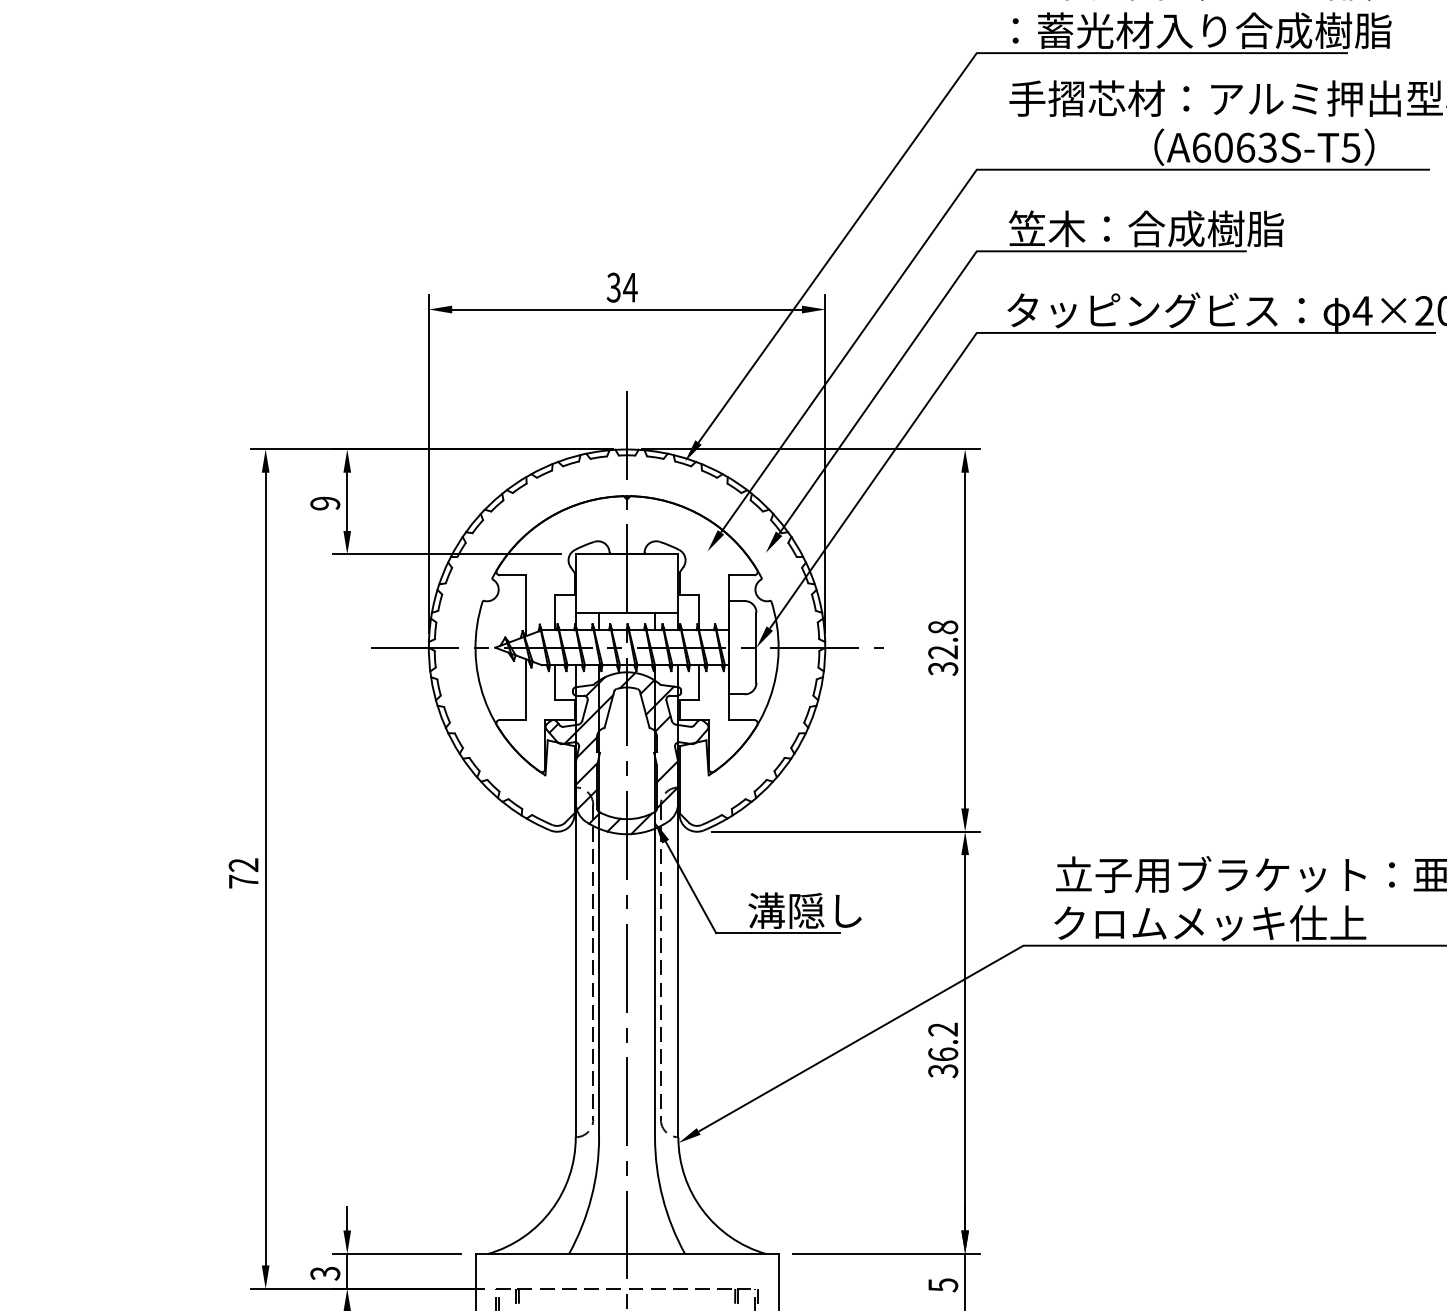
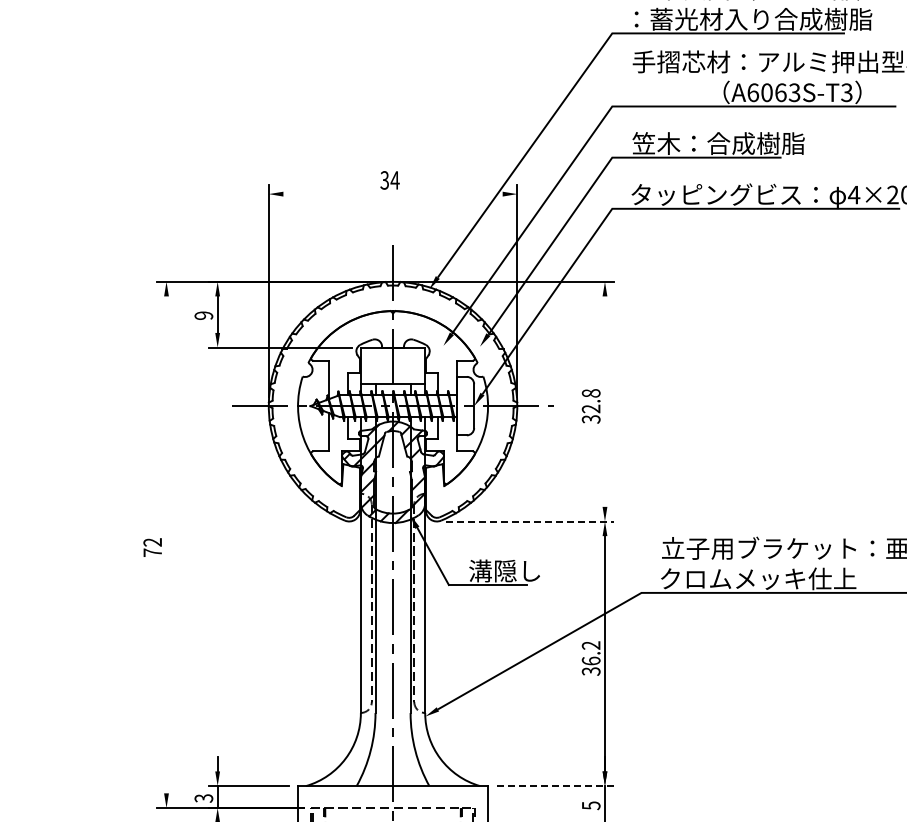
text: (1350, 147) -> (846, 92), A6063S-T5 -> A6063S-T3
line: (626, 310) -> (392, 194), removed
line: (964, 640) -> (604, 401), removed
line: (846, 831) -> (530, 521), solid -> dashed
line: (265, 868) -> (166, 544), removed
line: (887, 1254) -> (556, 786), solid -> dashed

